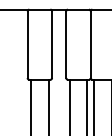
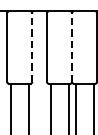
line: (52, 44) -> (32, 47), solid -> dashed
line: (90, 44) -> (71, 47), solid -> dashed

